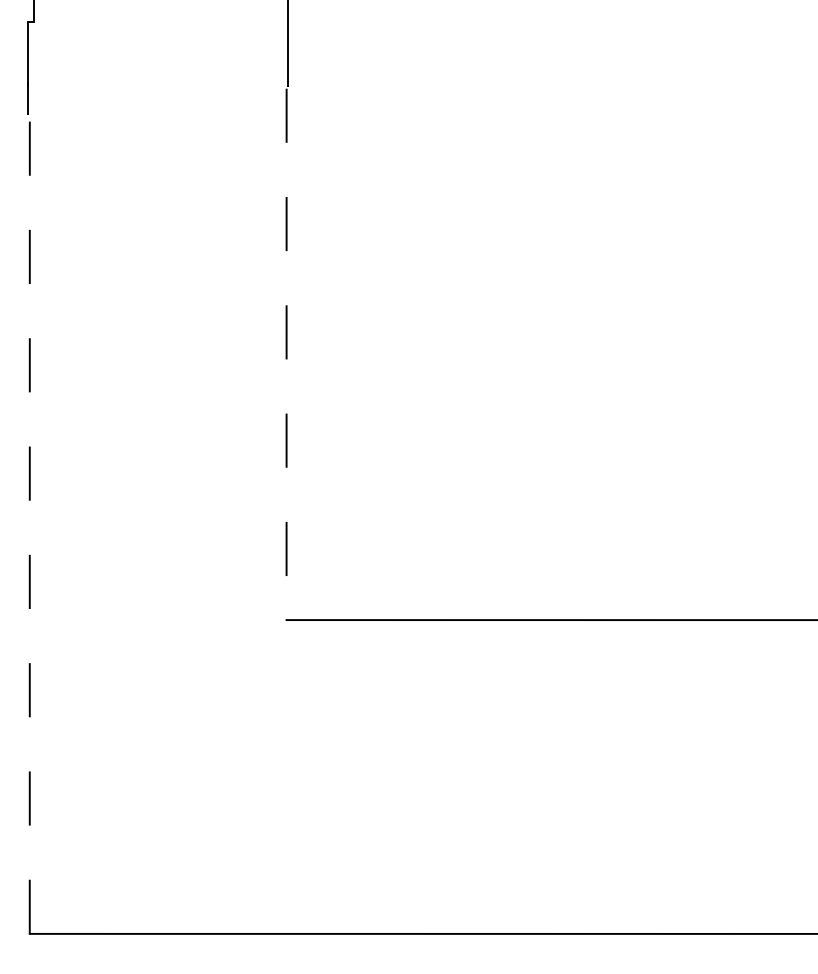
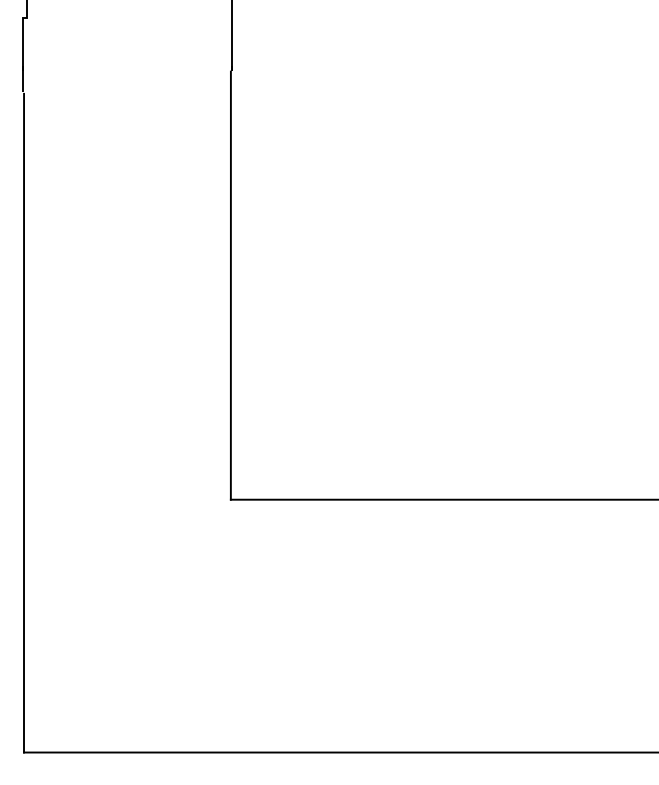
line: (286, 354) -> (230, 285), dashed -> solid
line: (29, 525) -> (23, 423), dashed -> solid

